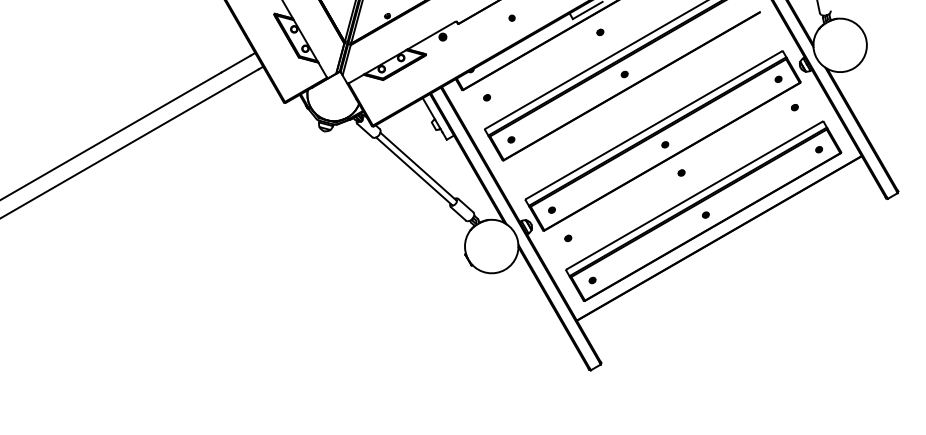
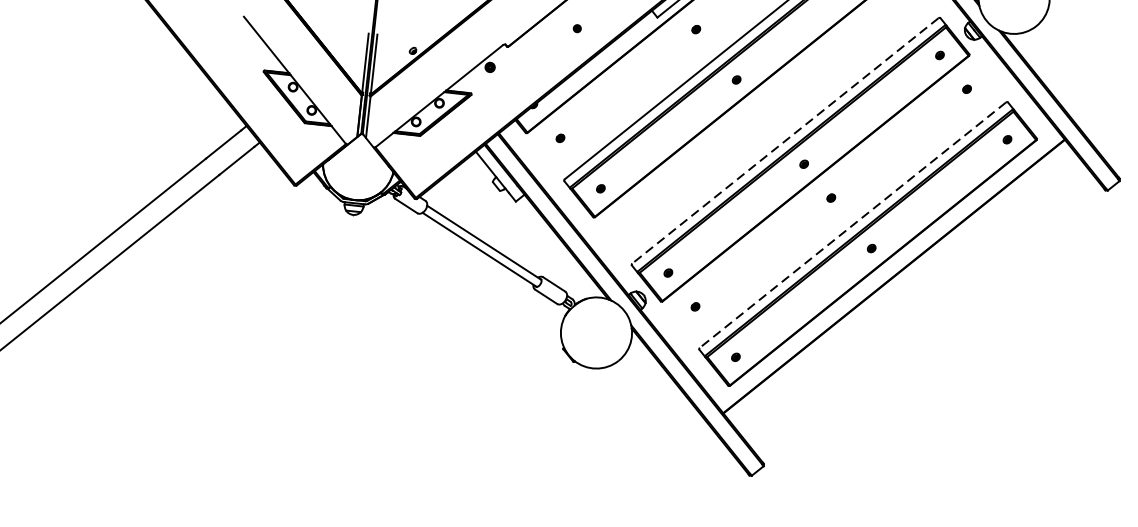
line: (653, 125) -> (784, 141), solid -> dashed
line: (694, 195) -> (852, 225), solid -> dashed

